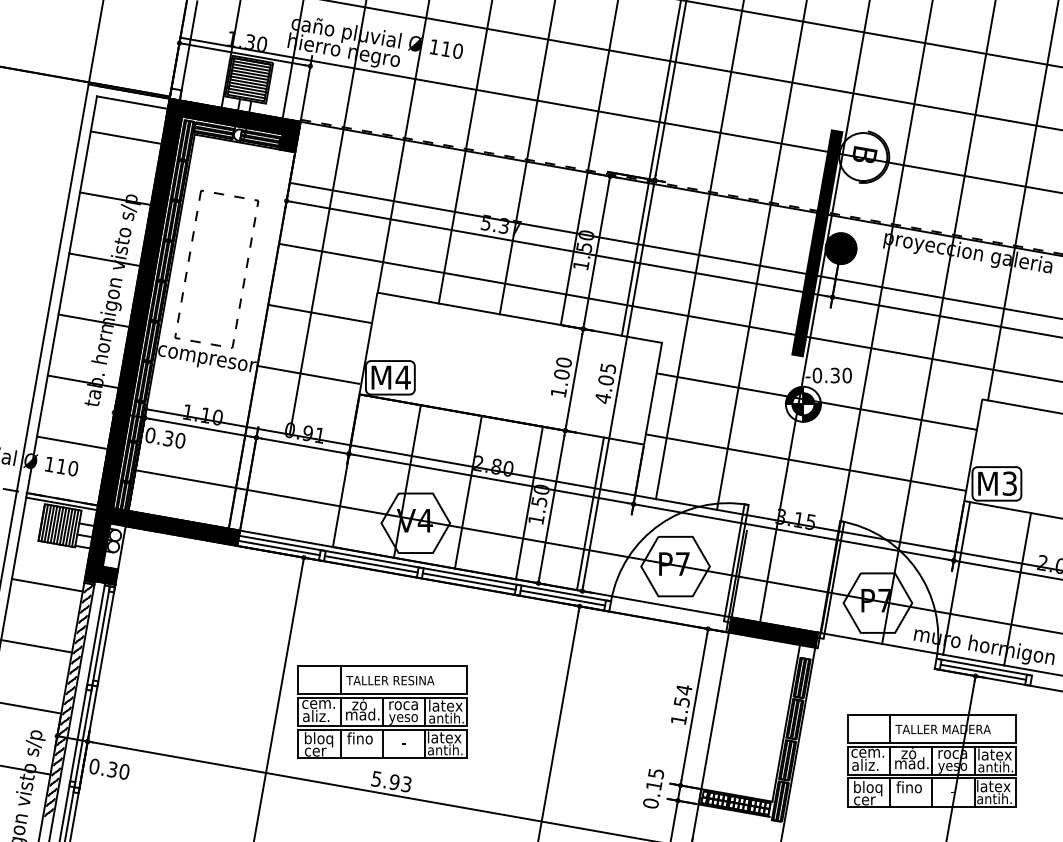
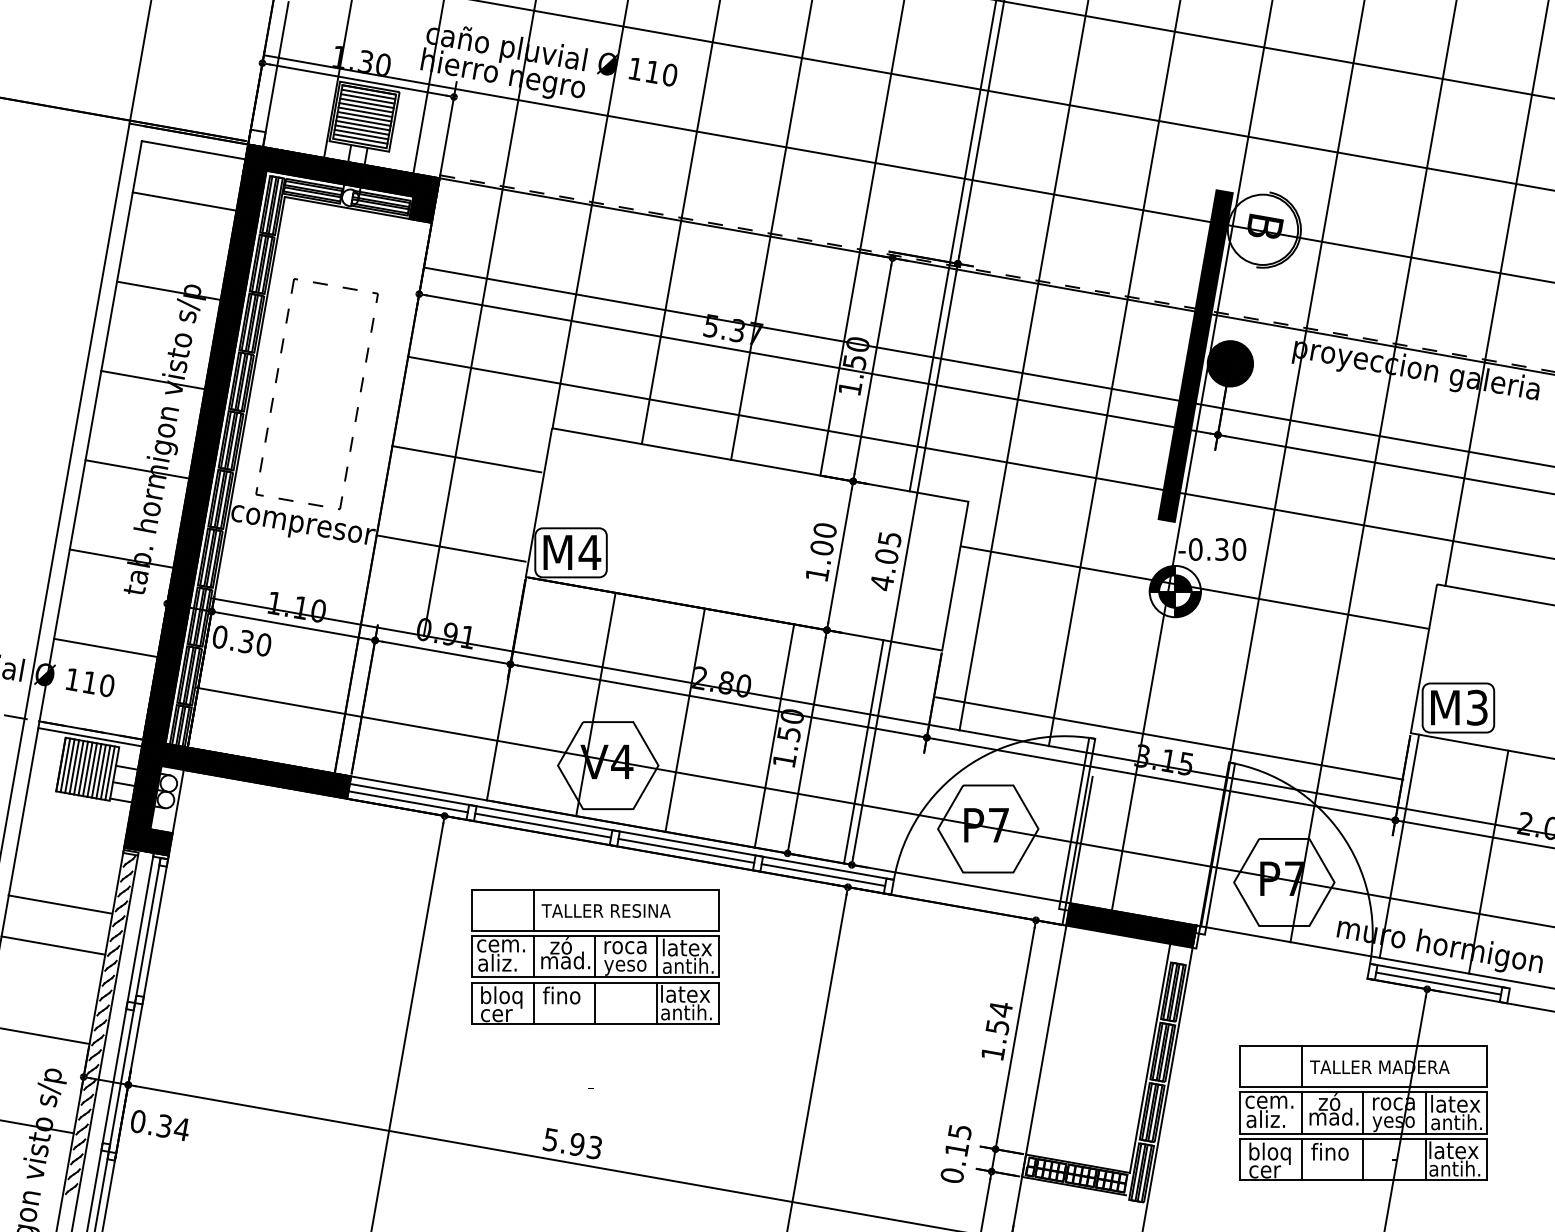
line: (806, 462) -> (1169, 738), moved
line: (46, 584) -> (59, 903), moved
part: (382, 711) -> (594, 956), moved
text: (123, 771) -> (180, 1128), 0.30 -> 0.34

